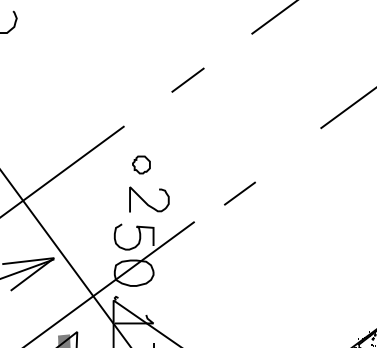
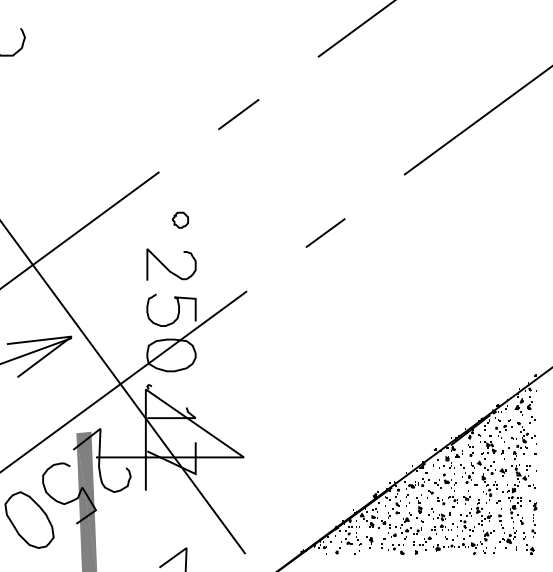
part: (141, 164) -> (180, 219), size x0.71
line: (239, 193) -> (325, 232), moved
curve: (146, 201) -> (167, 267), moved

